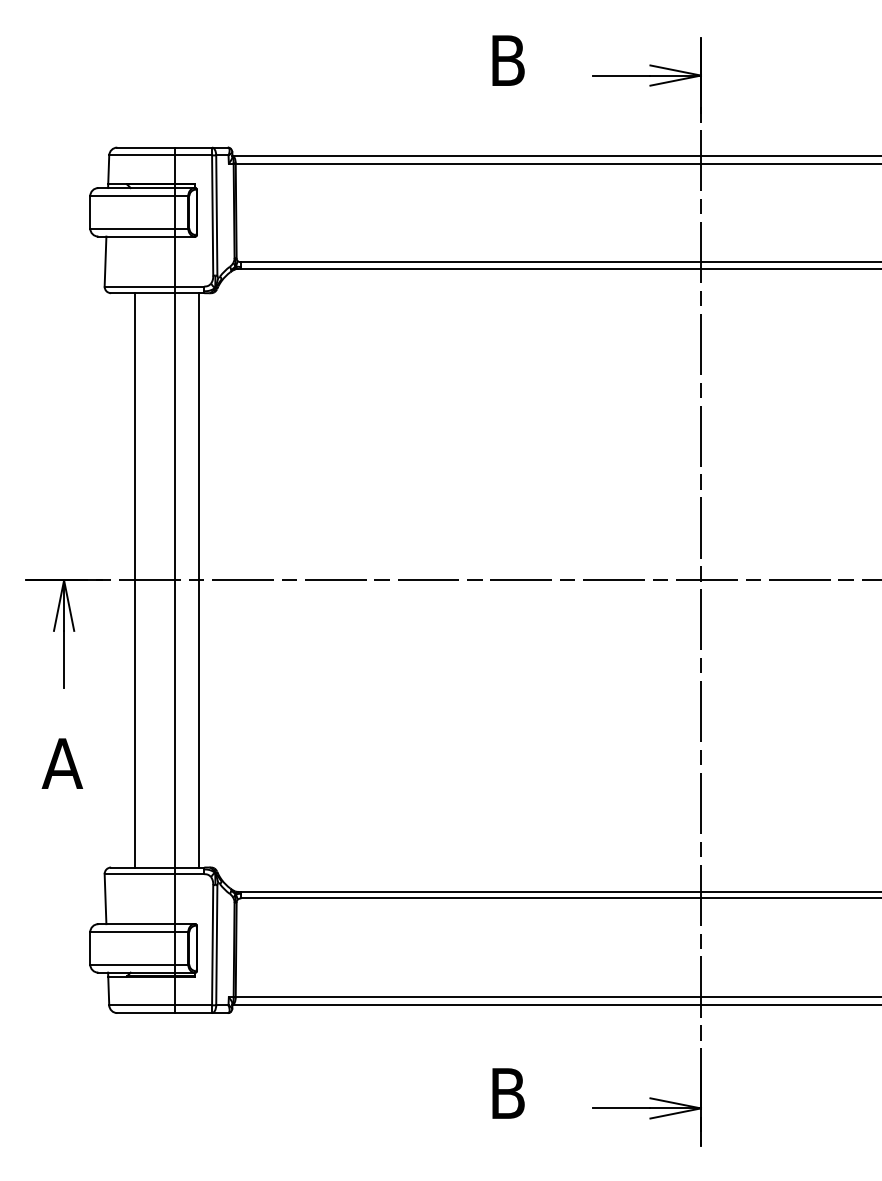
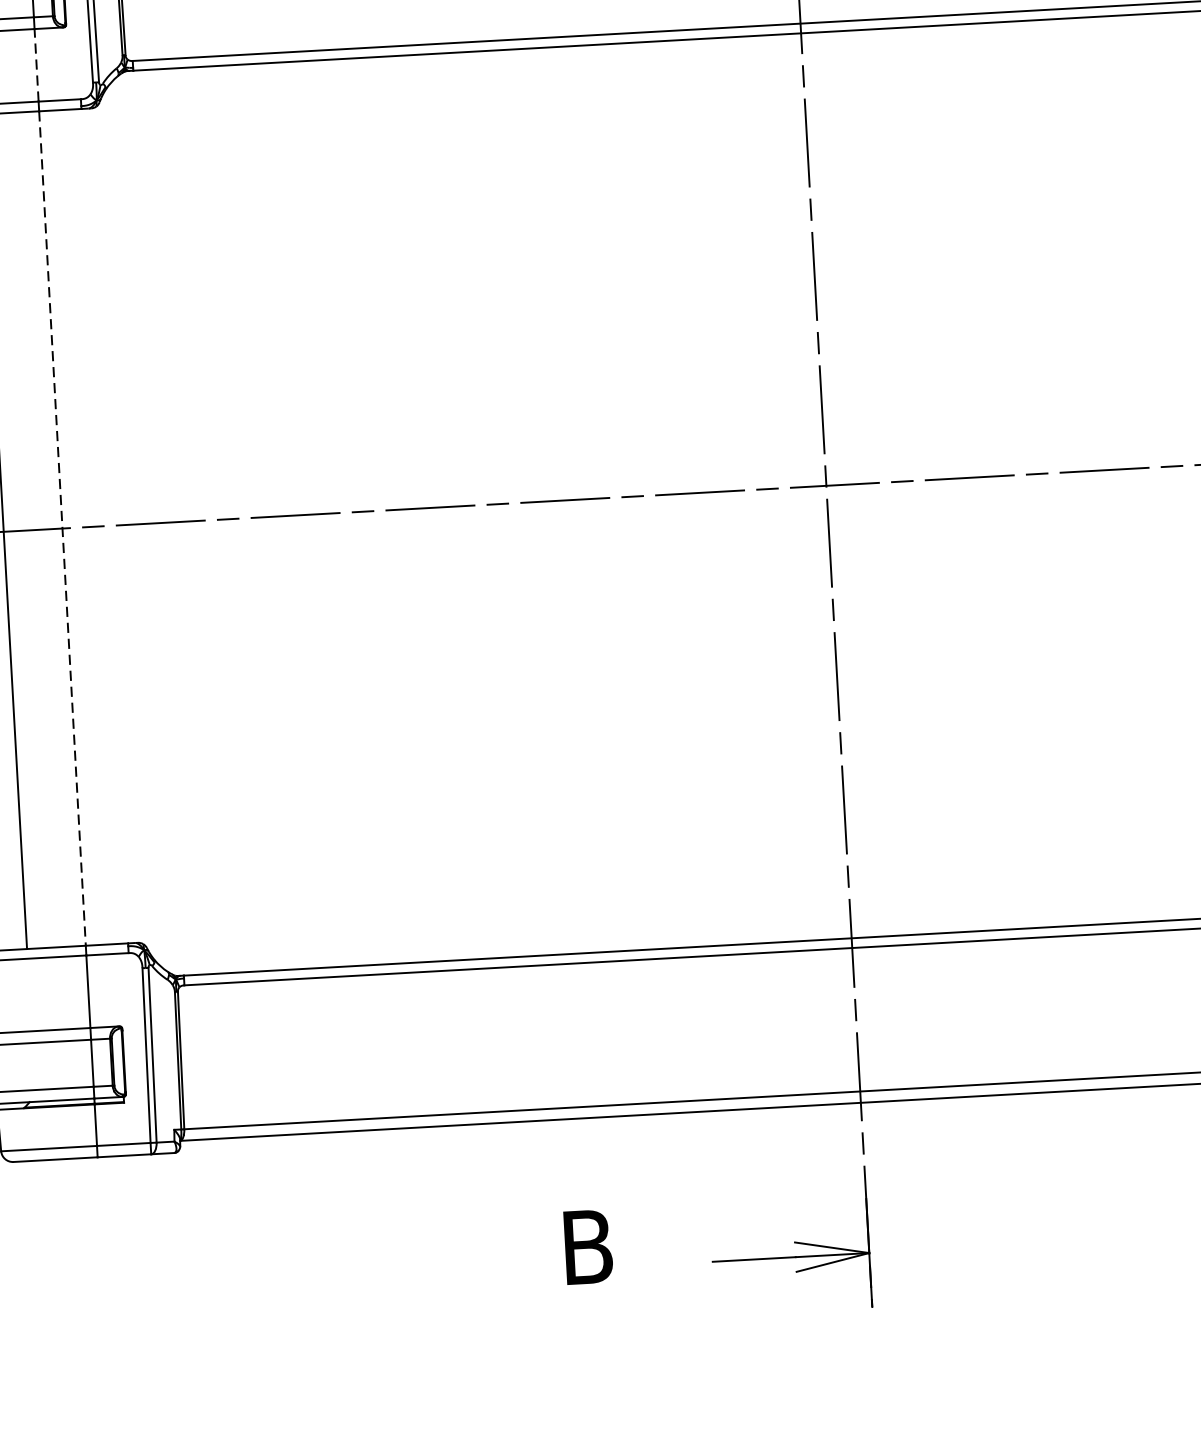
line: (175, 261) -> (37, 65), solid -> dashed
line: (175, 580) -> (62, 528), solid -> dashed
line: (199, 580) -> (97, 526), removed

